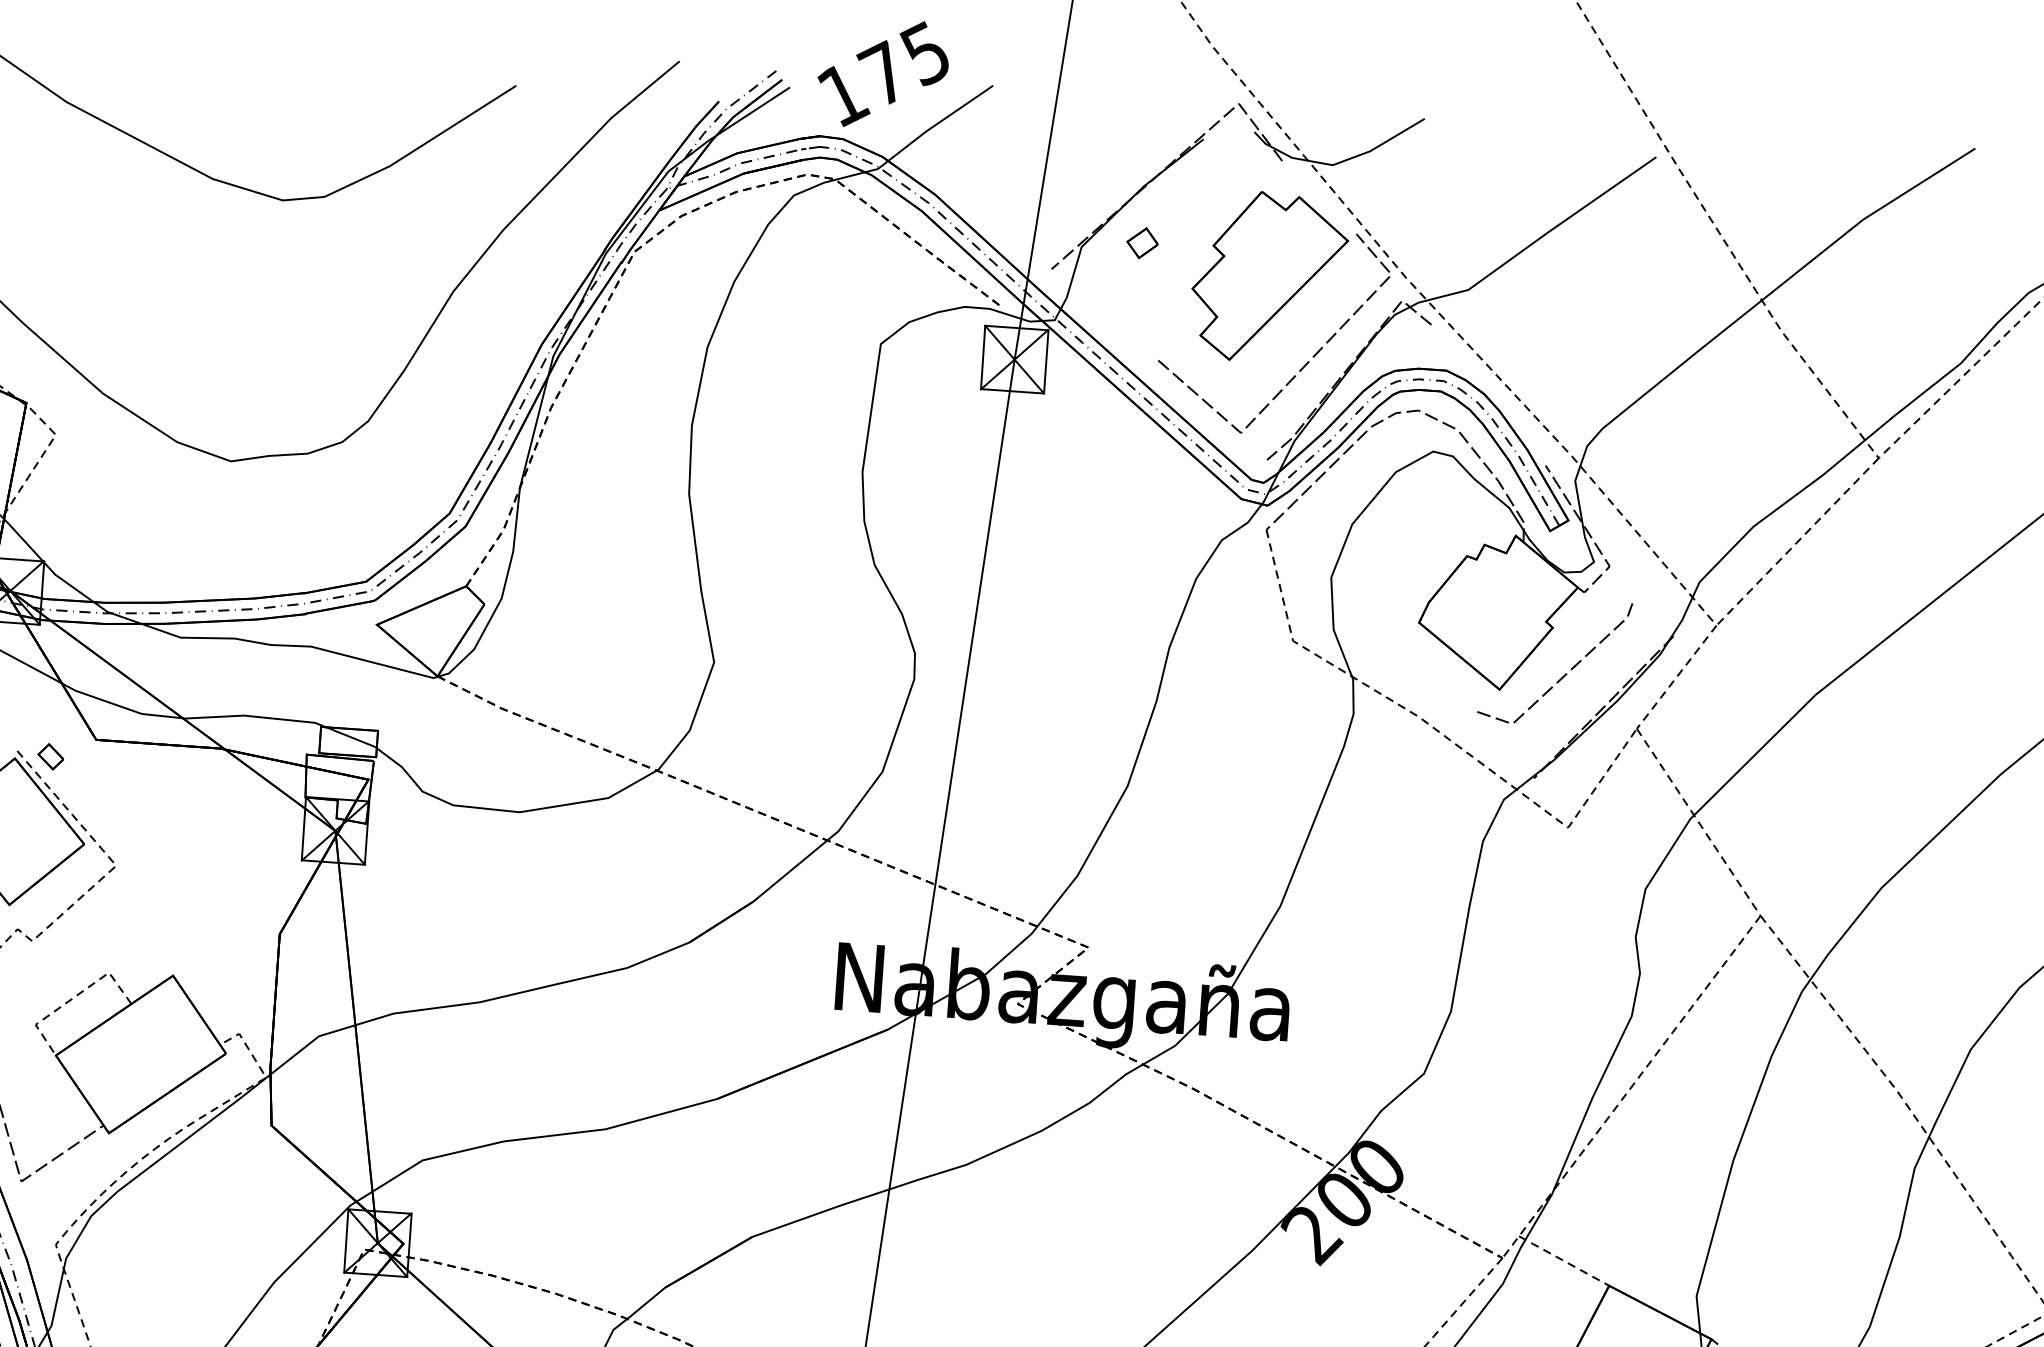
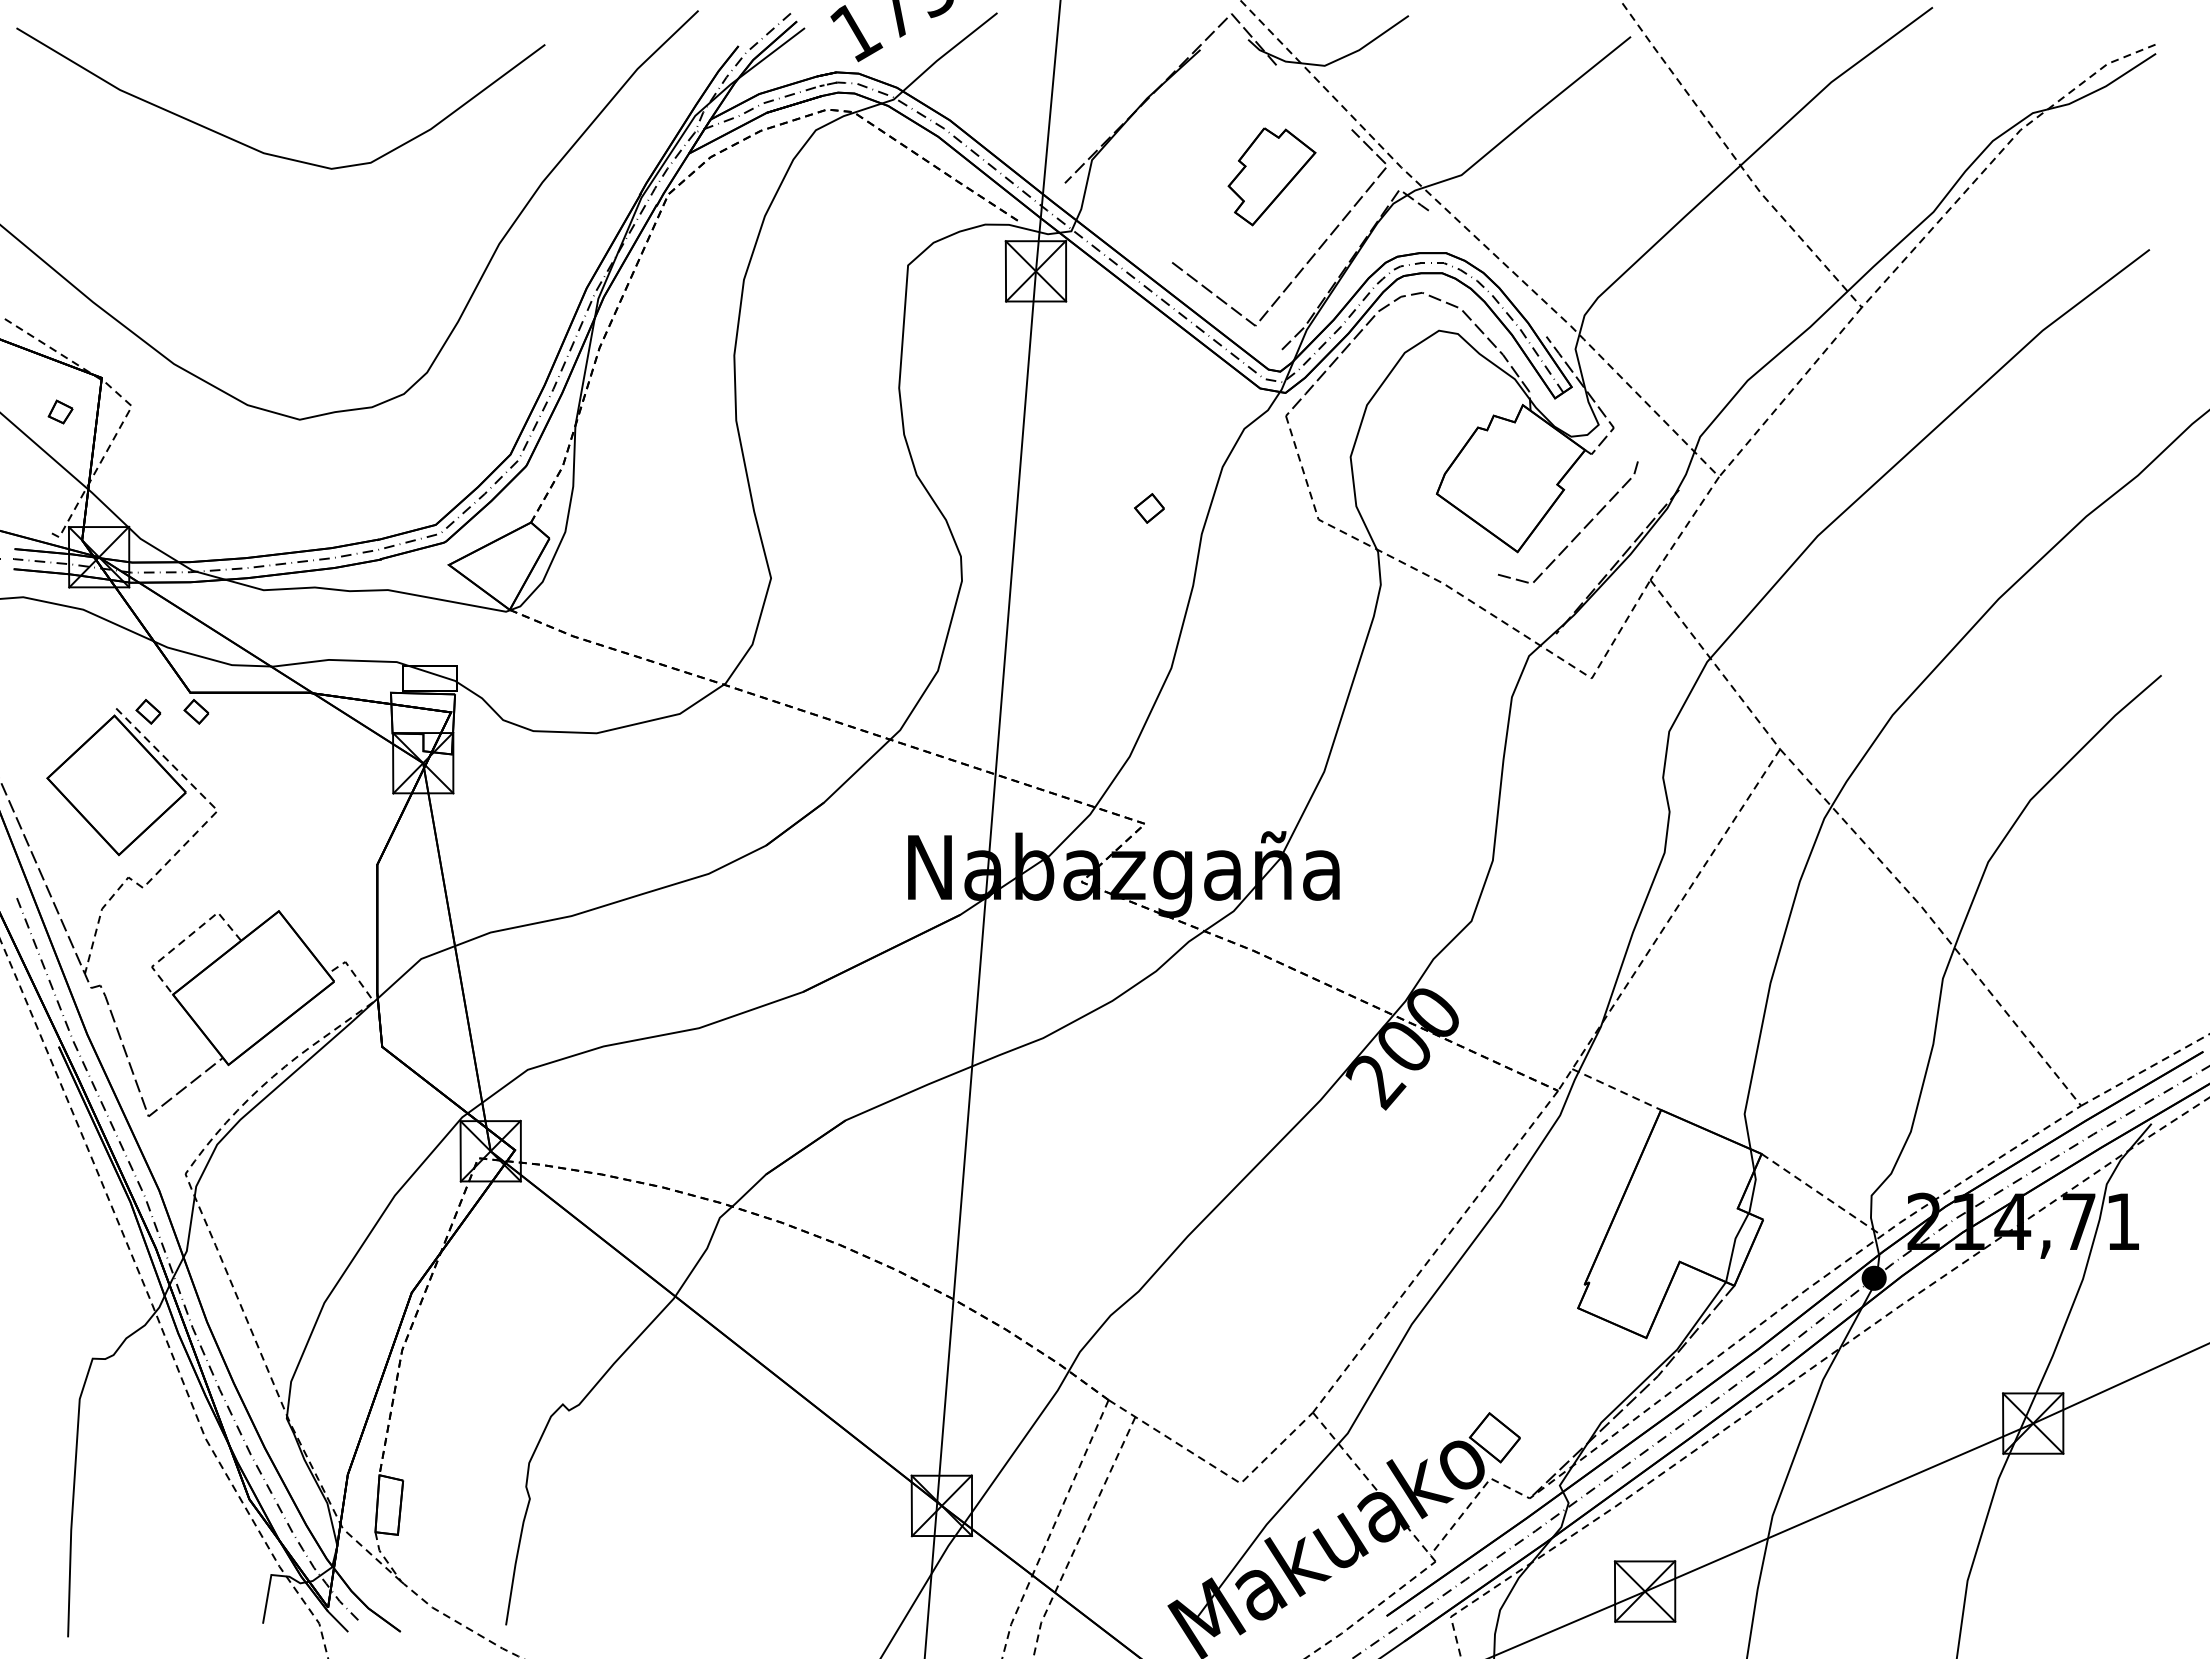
part: (1142, 243) -> (1149, 508), moved
part: (1268, 277) -> (1271, 176), size x0.6
part: (101, 760) -> (196, 711), added

